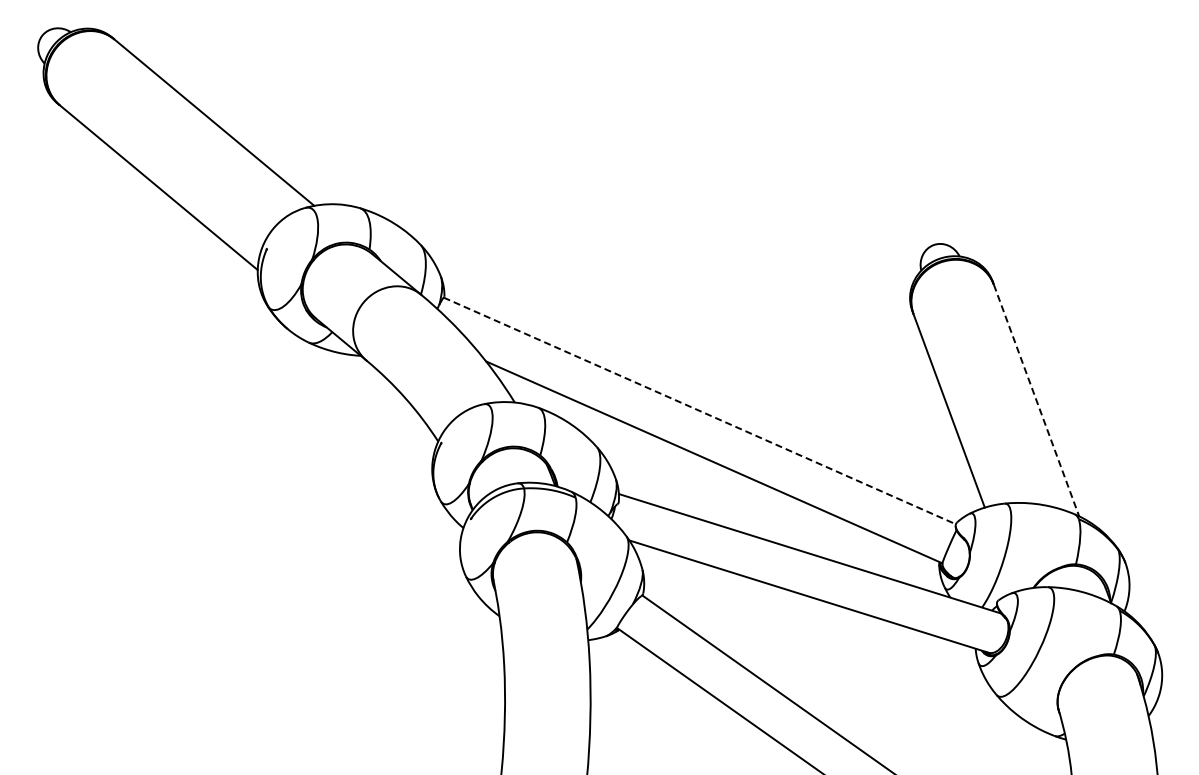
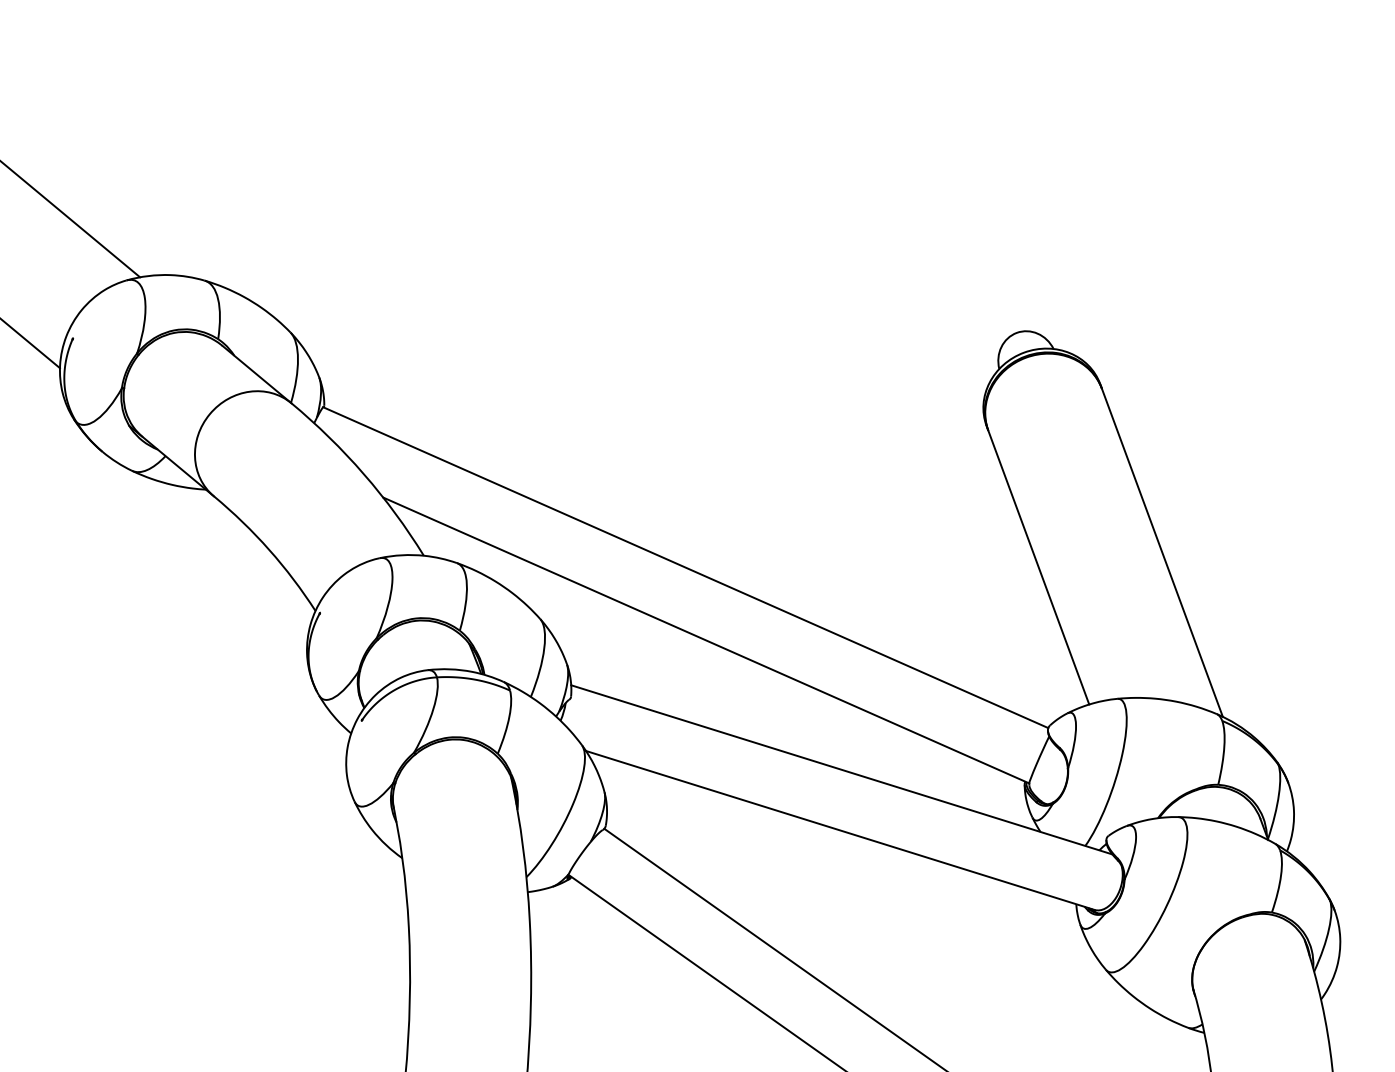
line: (1036, 401) -> (1162, 554), dashed -> solid
line: (700, 411) -> (686, 568), dashed -> solid

